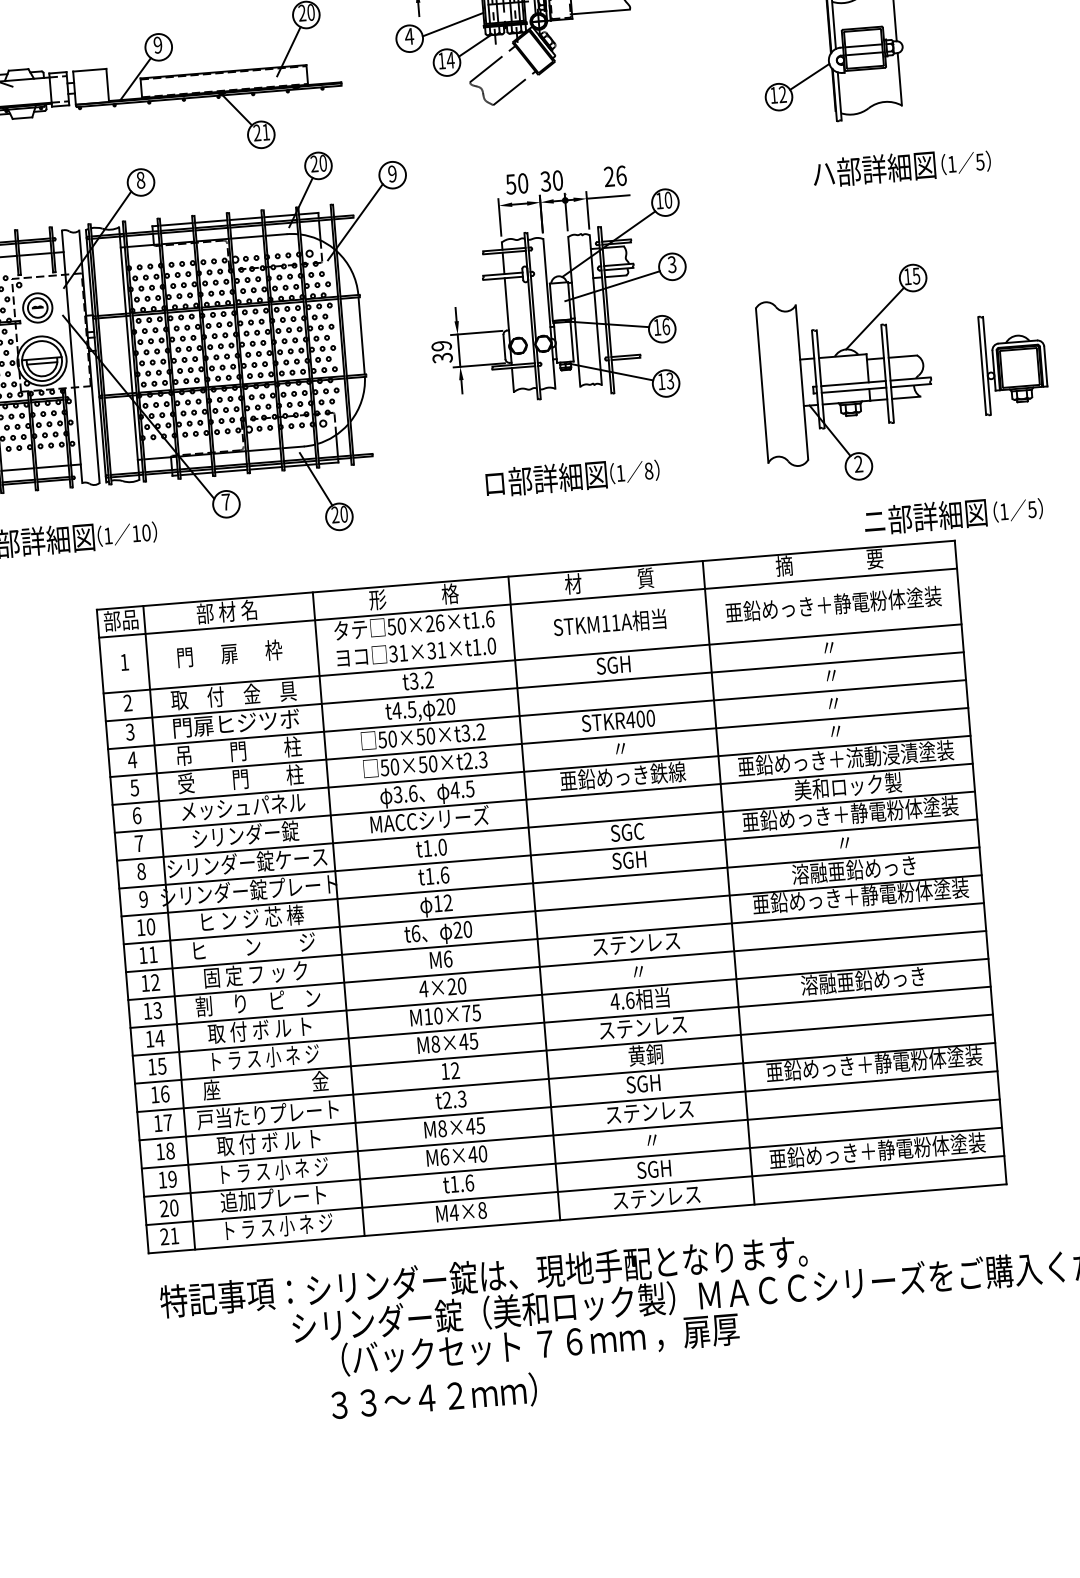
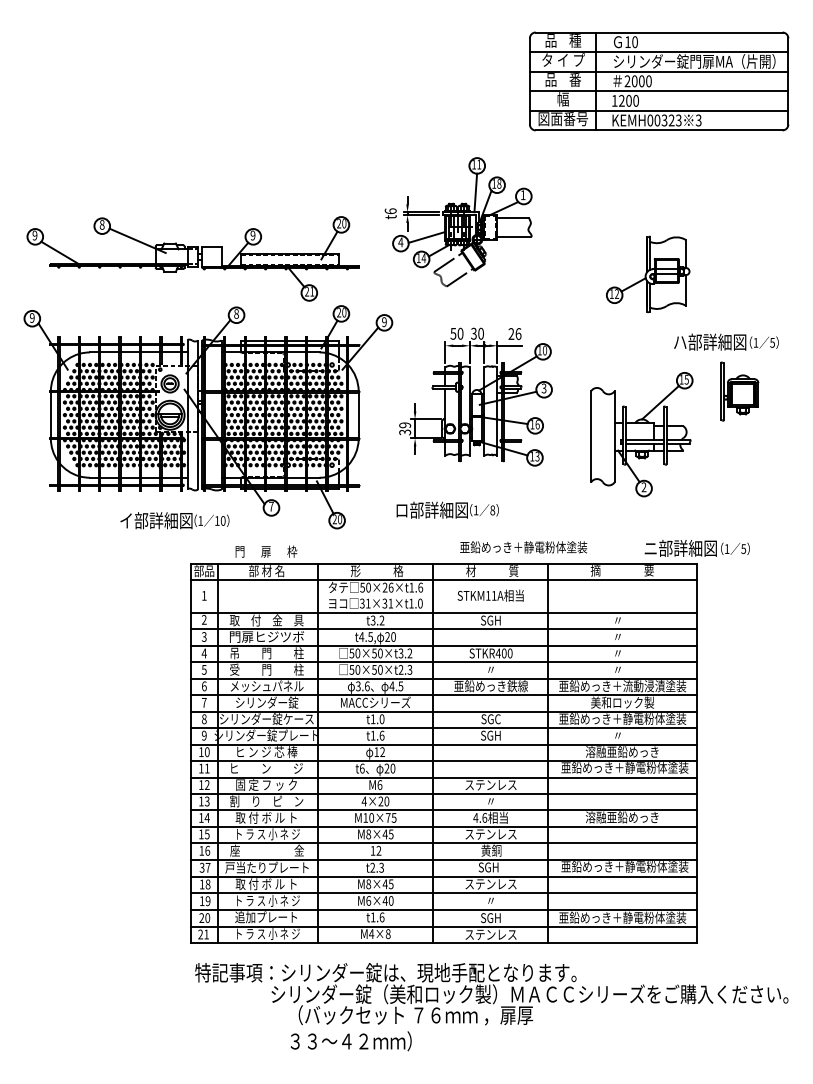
text: (901, 166) -> (726, 341), moved
part: (1013, 363) -> (739, 391), moved
part: (847, 375) -> (641, 434), moved
text: (572, 475) -> (447, 509), moved
text: (833, 604) -> (523, 547), moved
text: (229, 653) -> (266, 551), moved
text: (156, 1123) -> (201, 867), 17 -> 37

